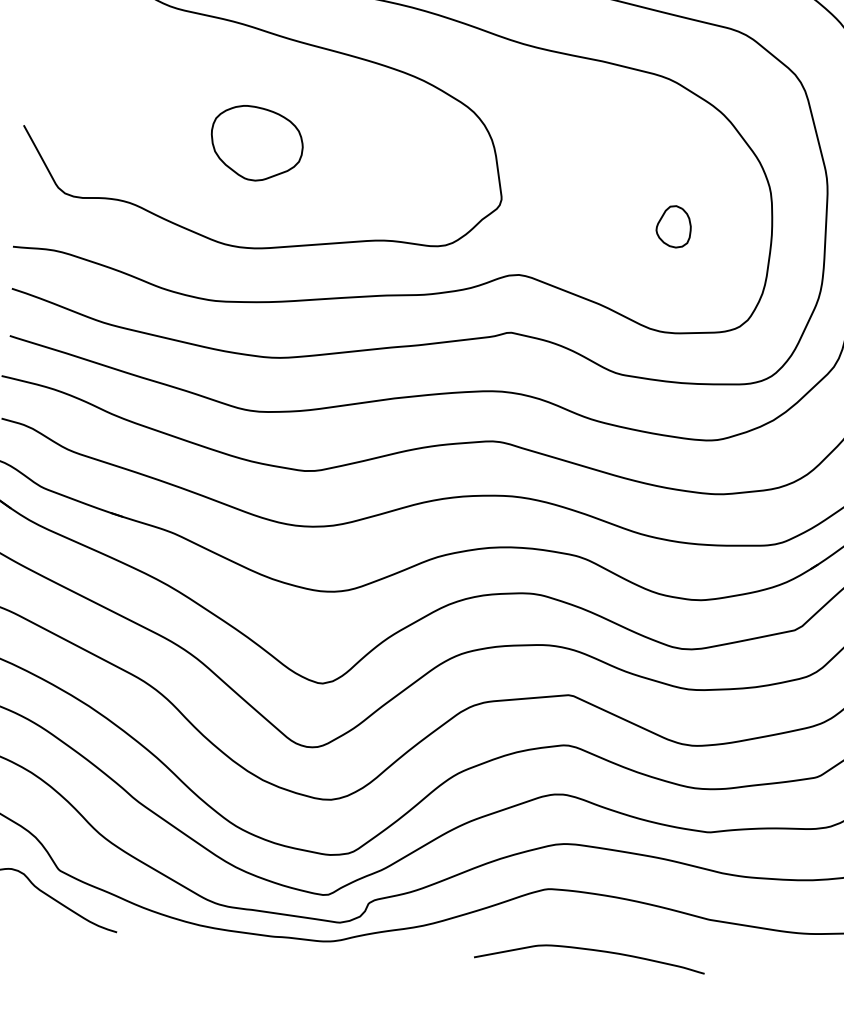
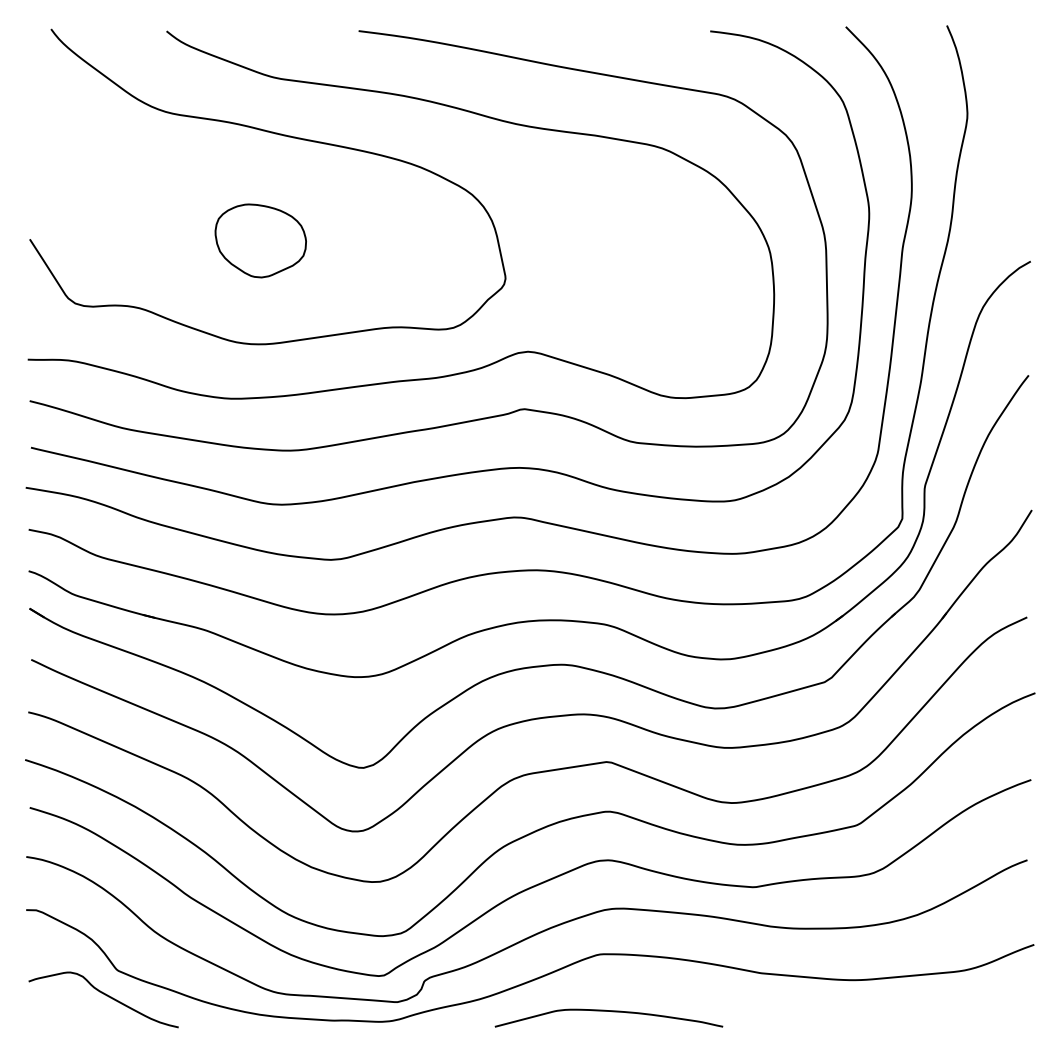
part: (673, 226) -> (676, 293), removed
curve: (589, 950) -> (608, 1011), moved

